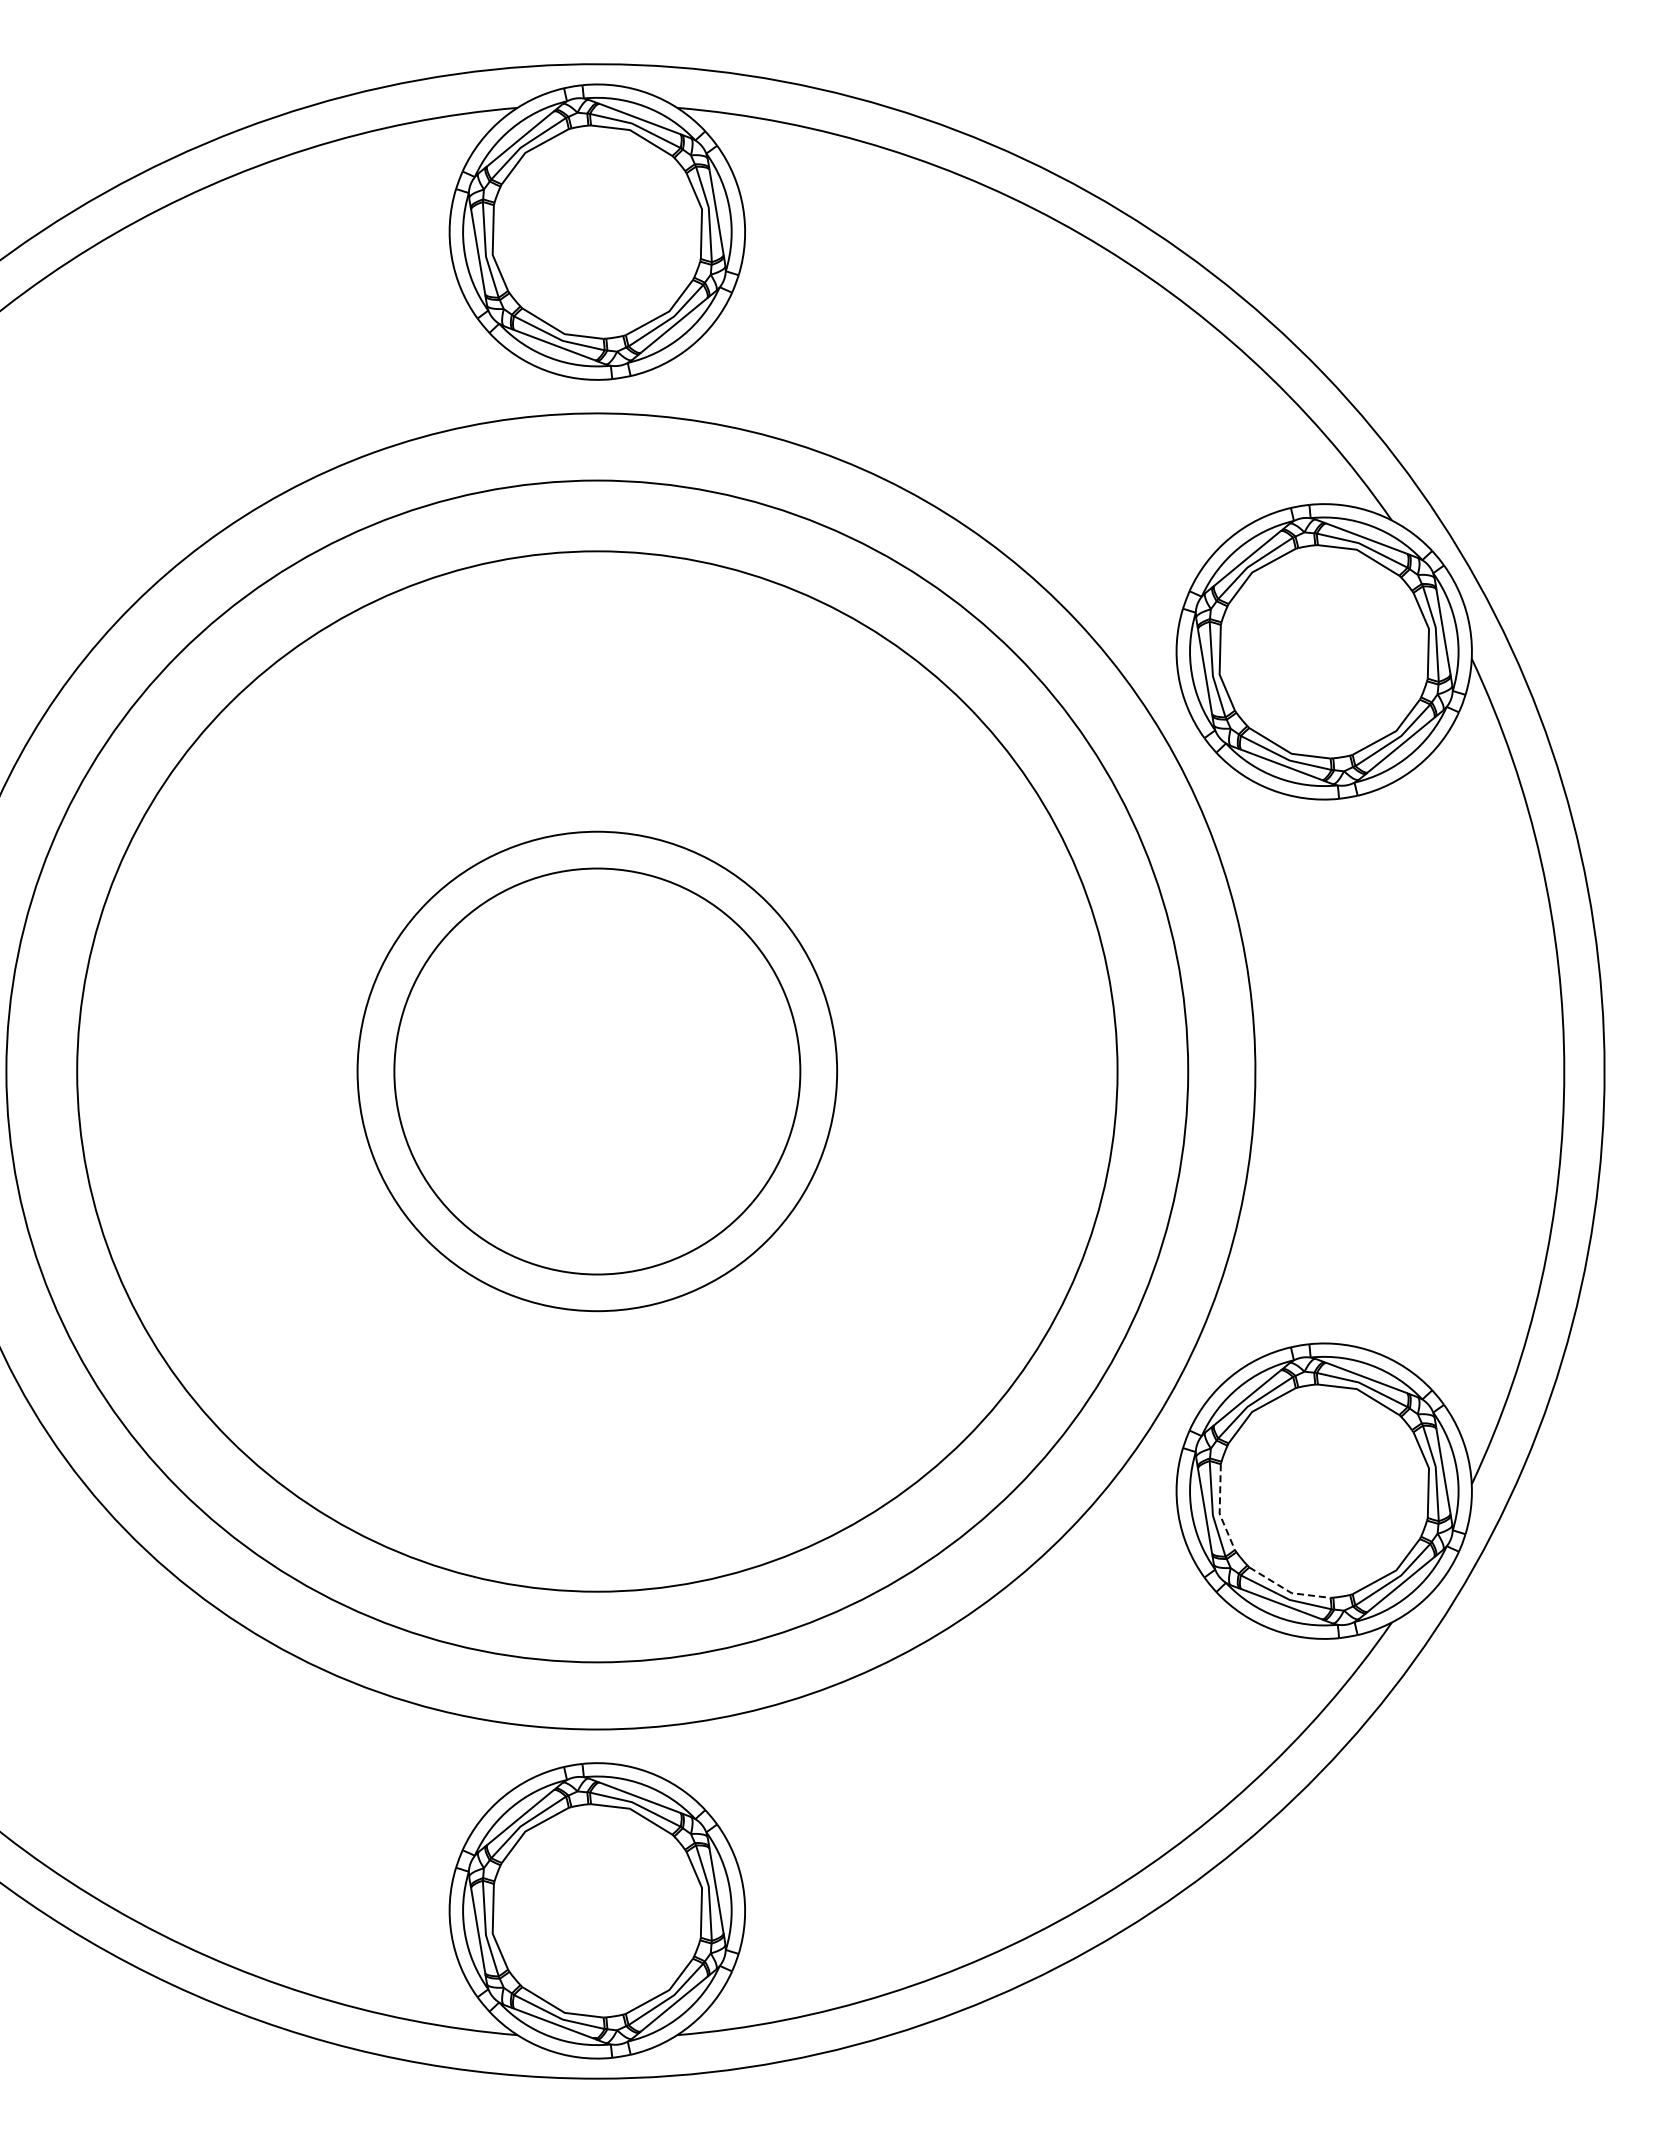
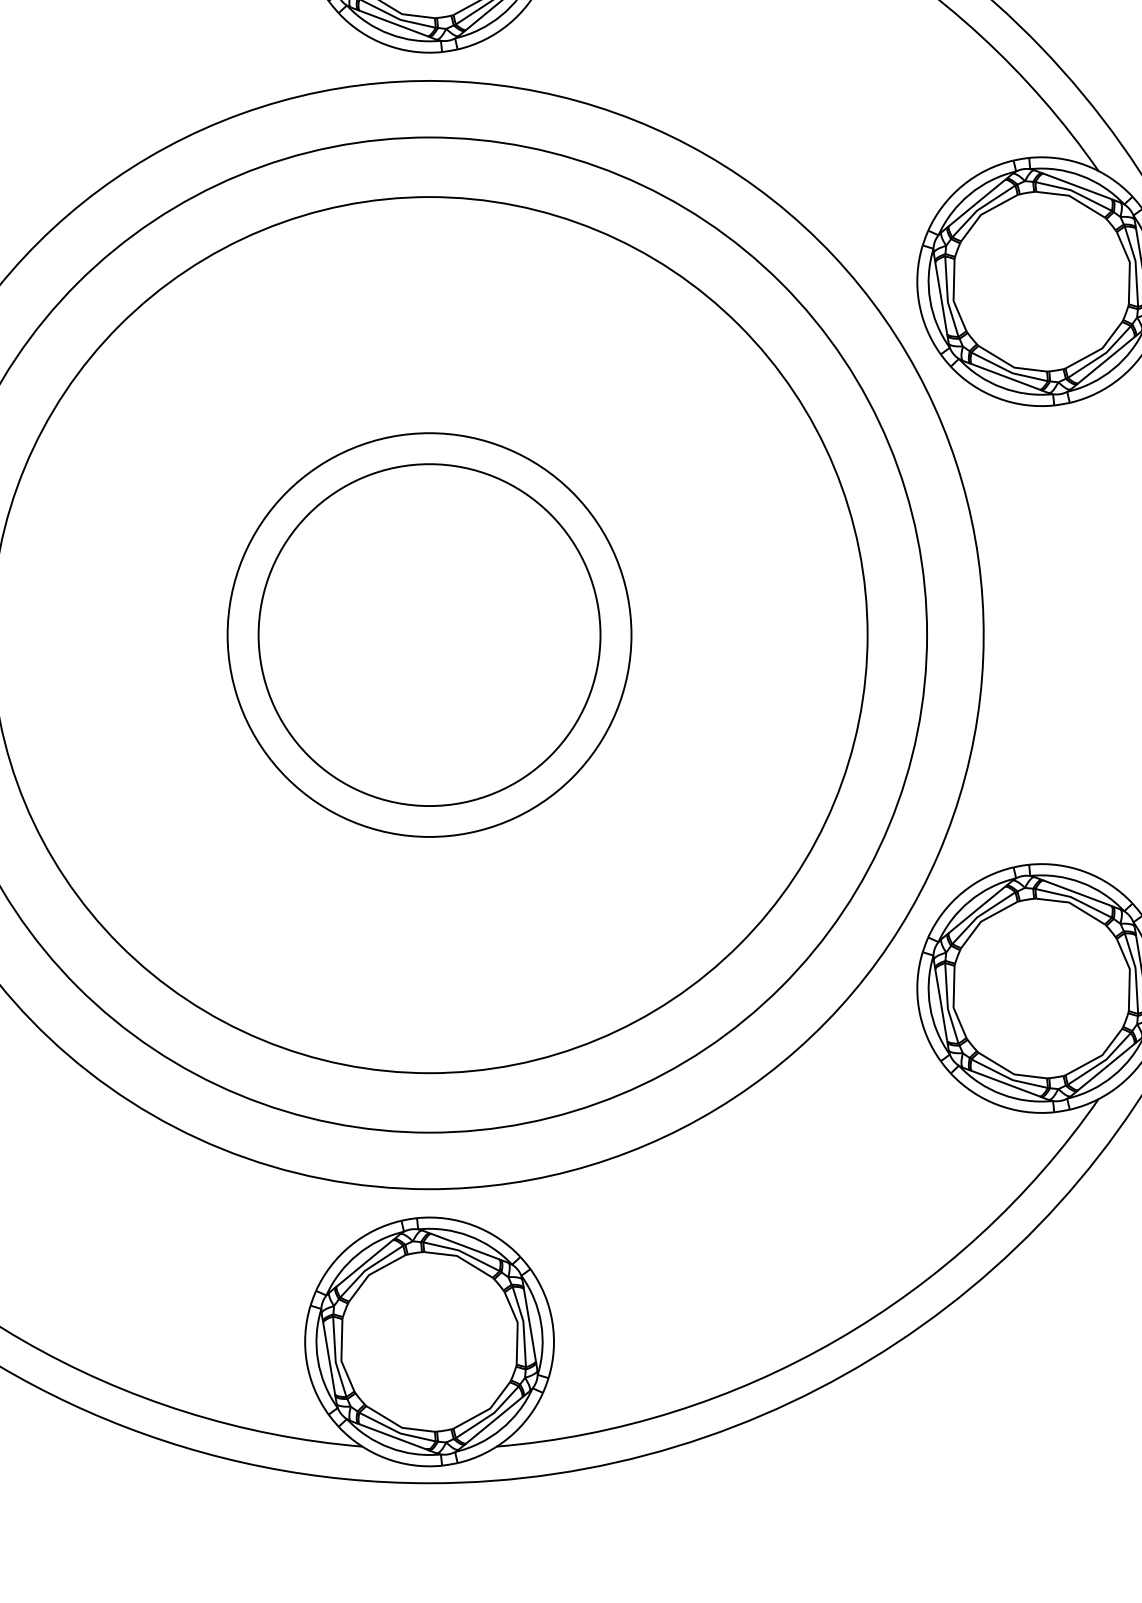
line: (1219, 1510) -> (953, 1004), dashed -> solid
line: (1288, 1591) -> (1011, 1072), dashed -> solid

